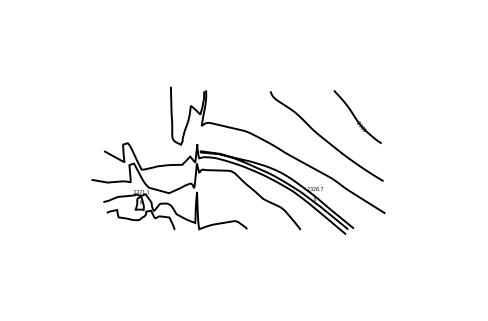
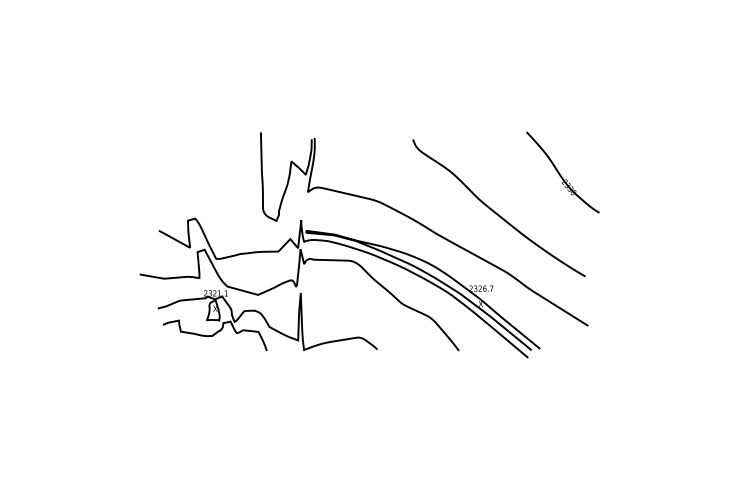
part: (357, 116) -> (562, 171), moved

